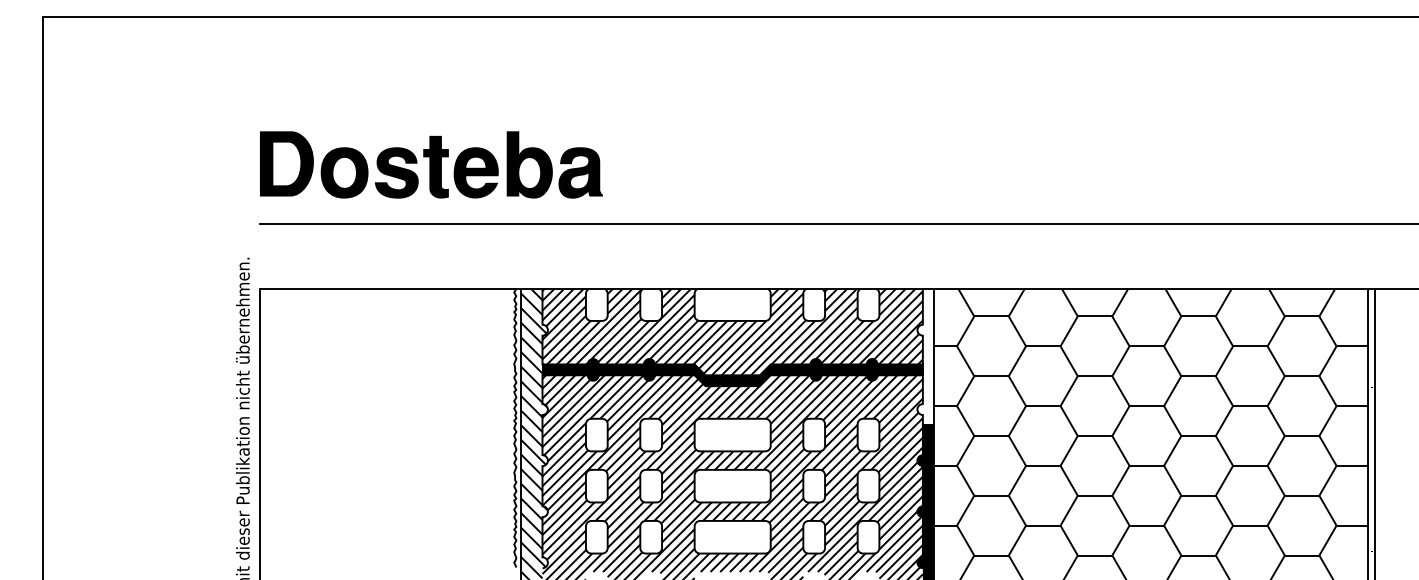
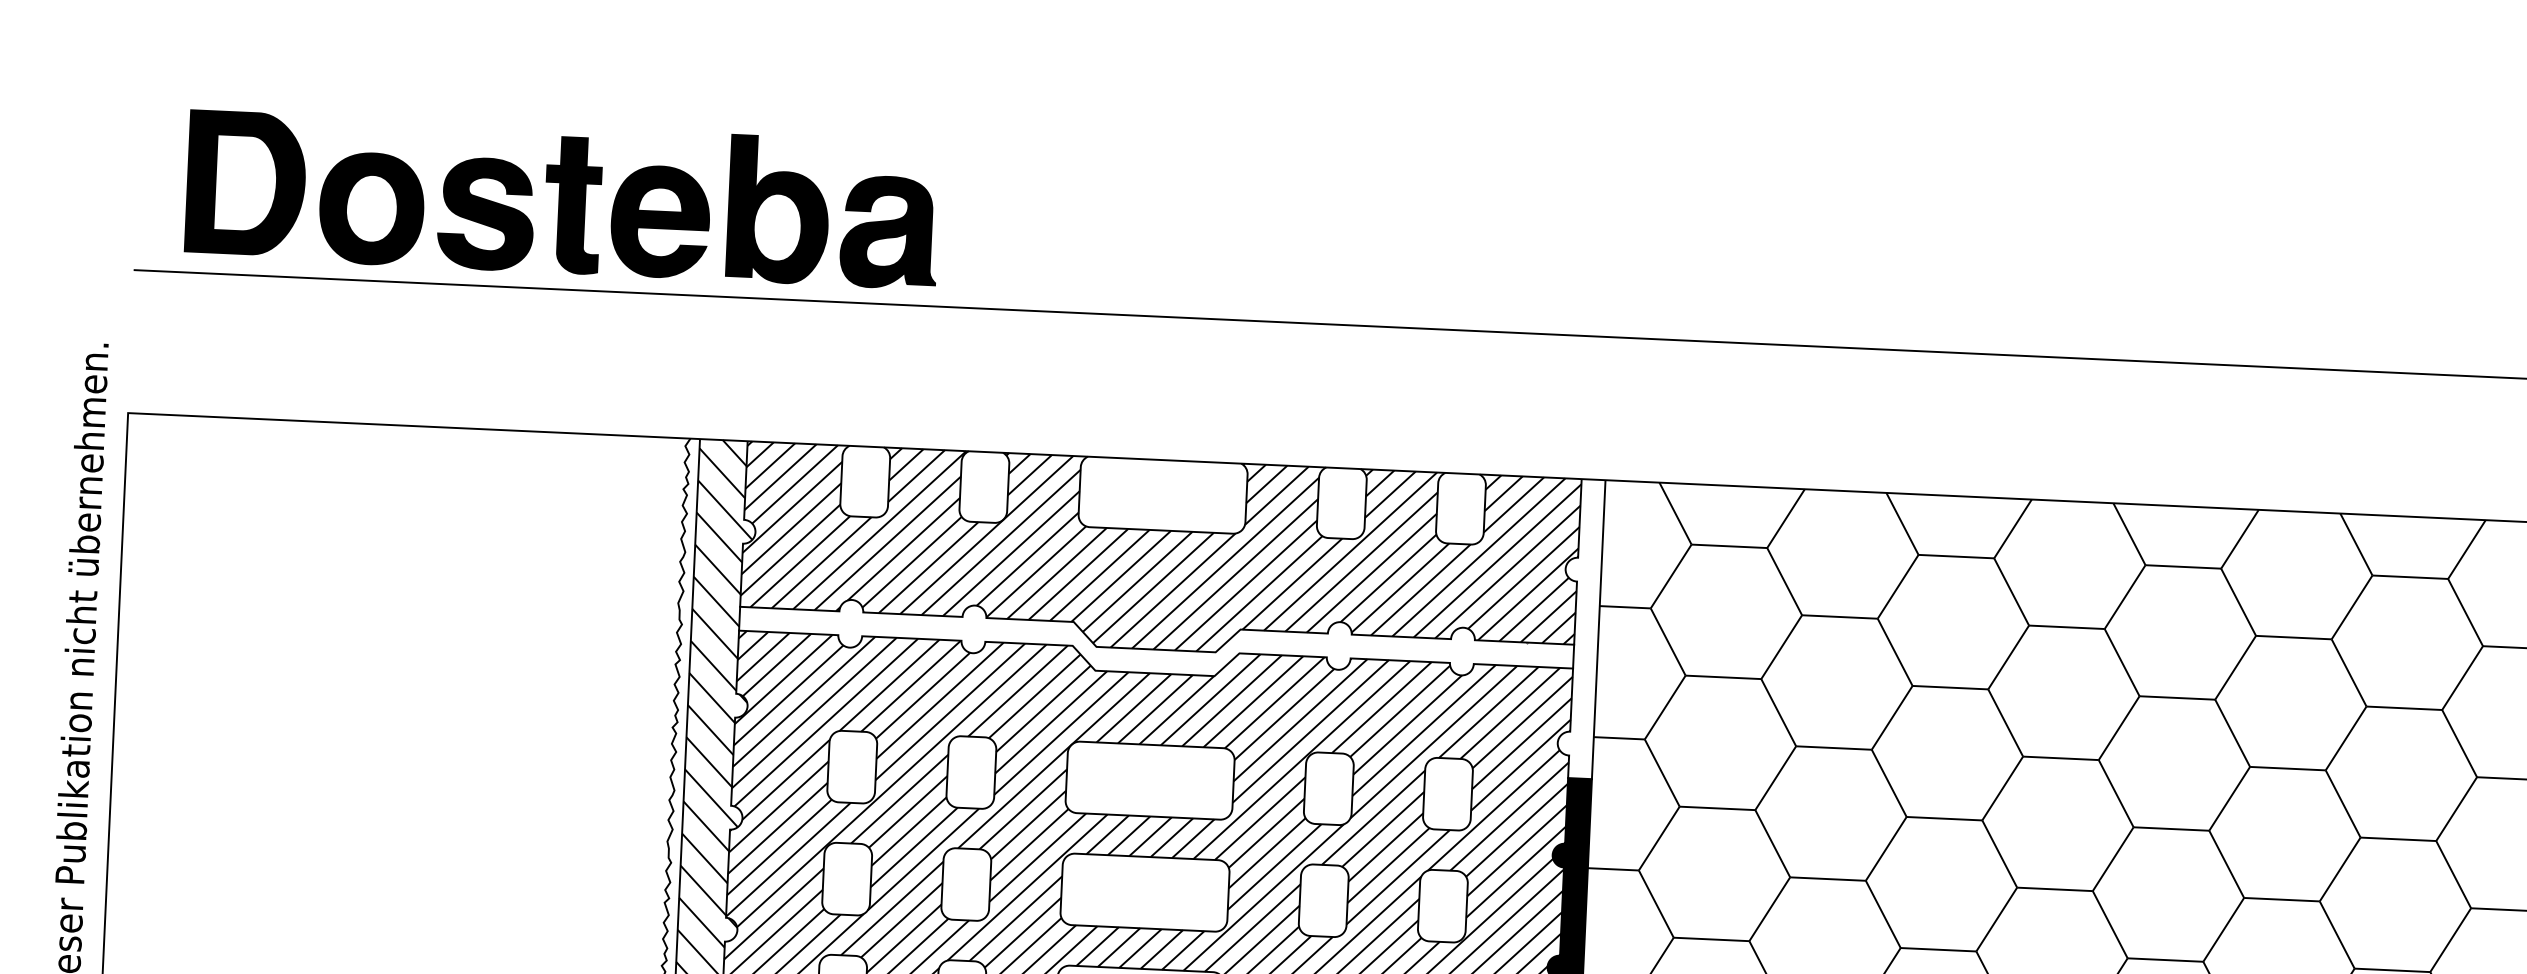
part: (431, 164) -> (563, 199), moved
fill: (732, 372) -> (1155, 643), removed

